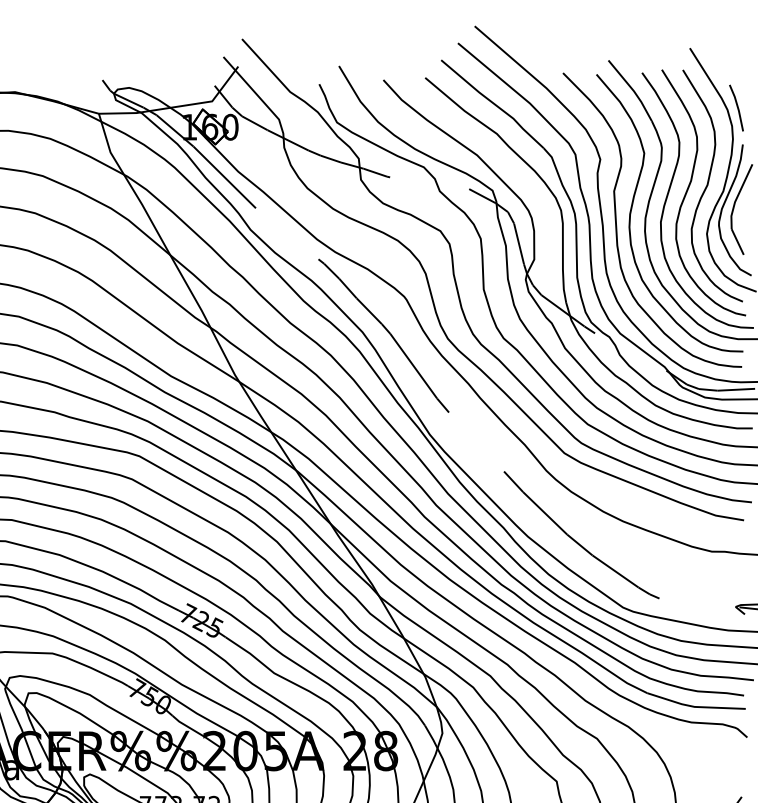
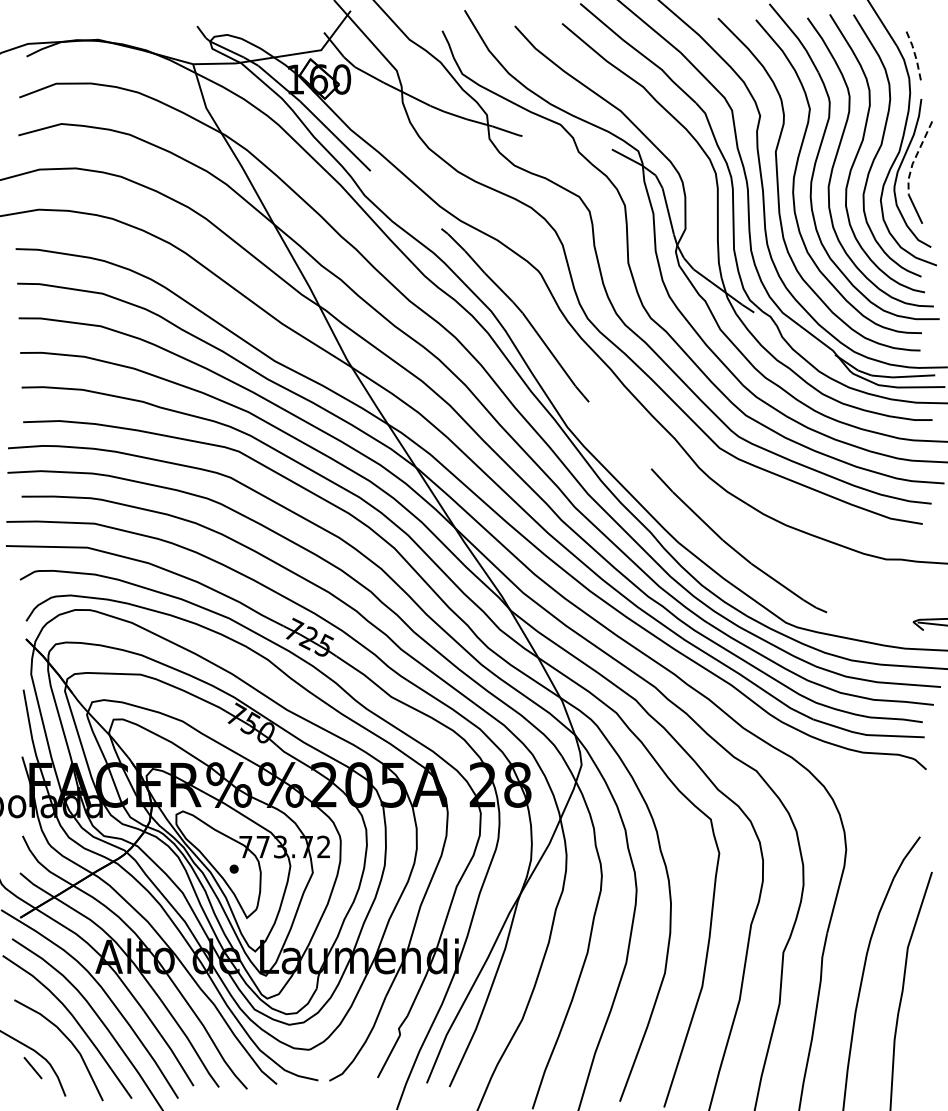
line: (737, 107) -> (915, 57), solid -> dashed
line: (737, 196) -> (915, 157), solid -> dashed

